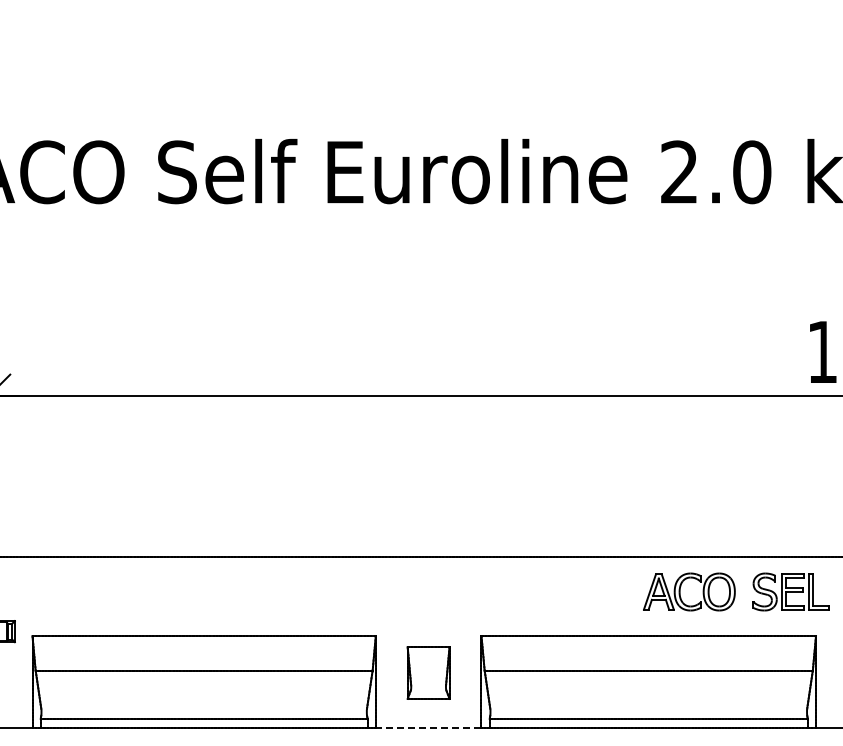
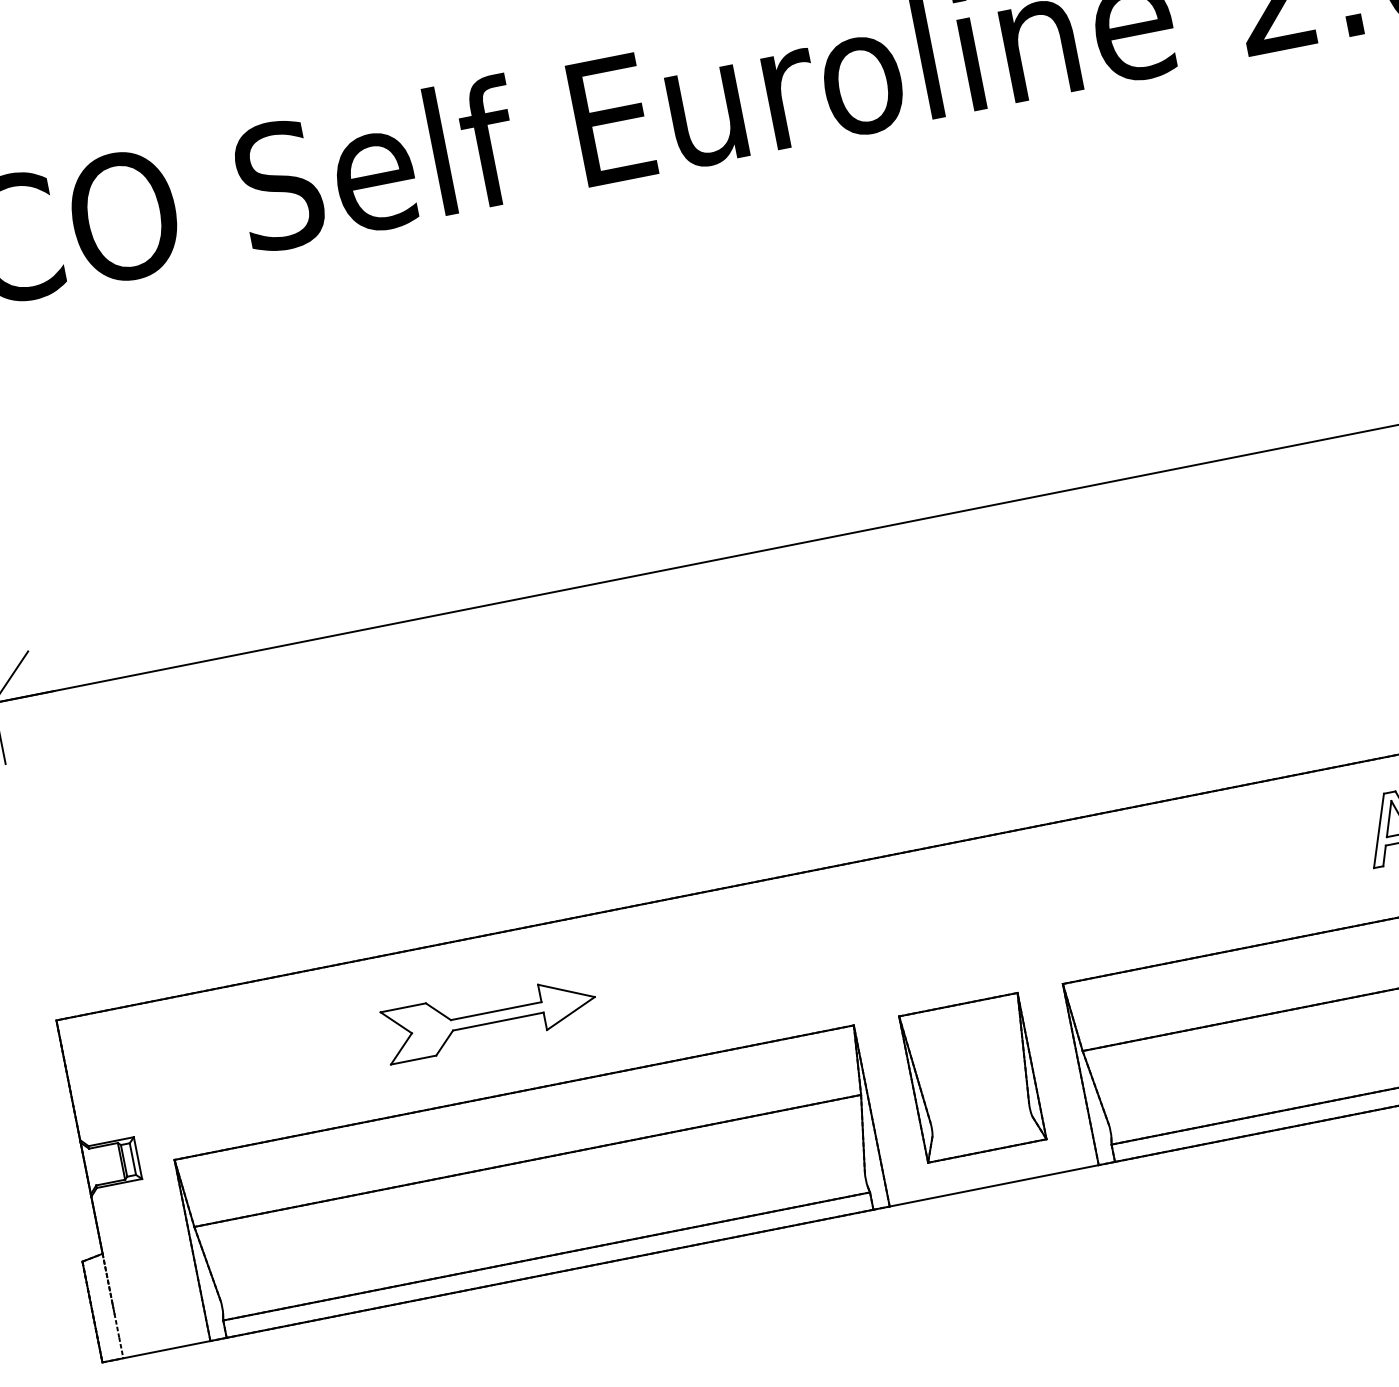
part: (199, 597) -> (489, 1018), added
part: (428, 672) -> (972, 1076), size x1.43
line: (428, 727) -> (993, 1185), dashed -> solid

